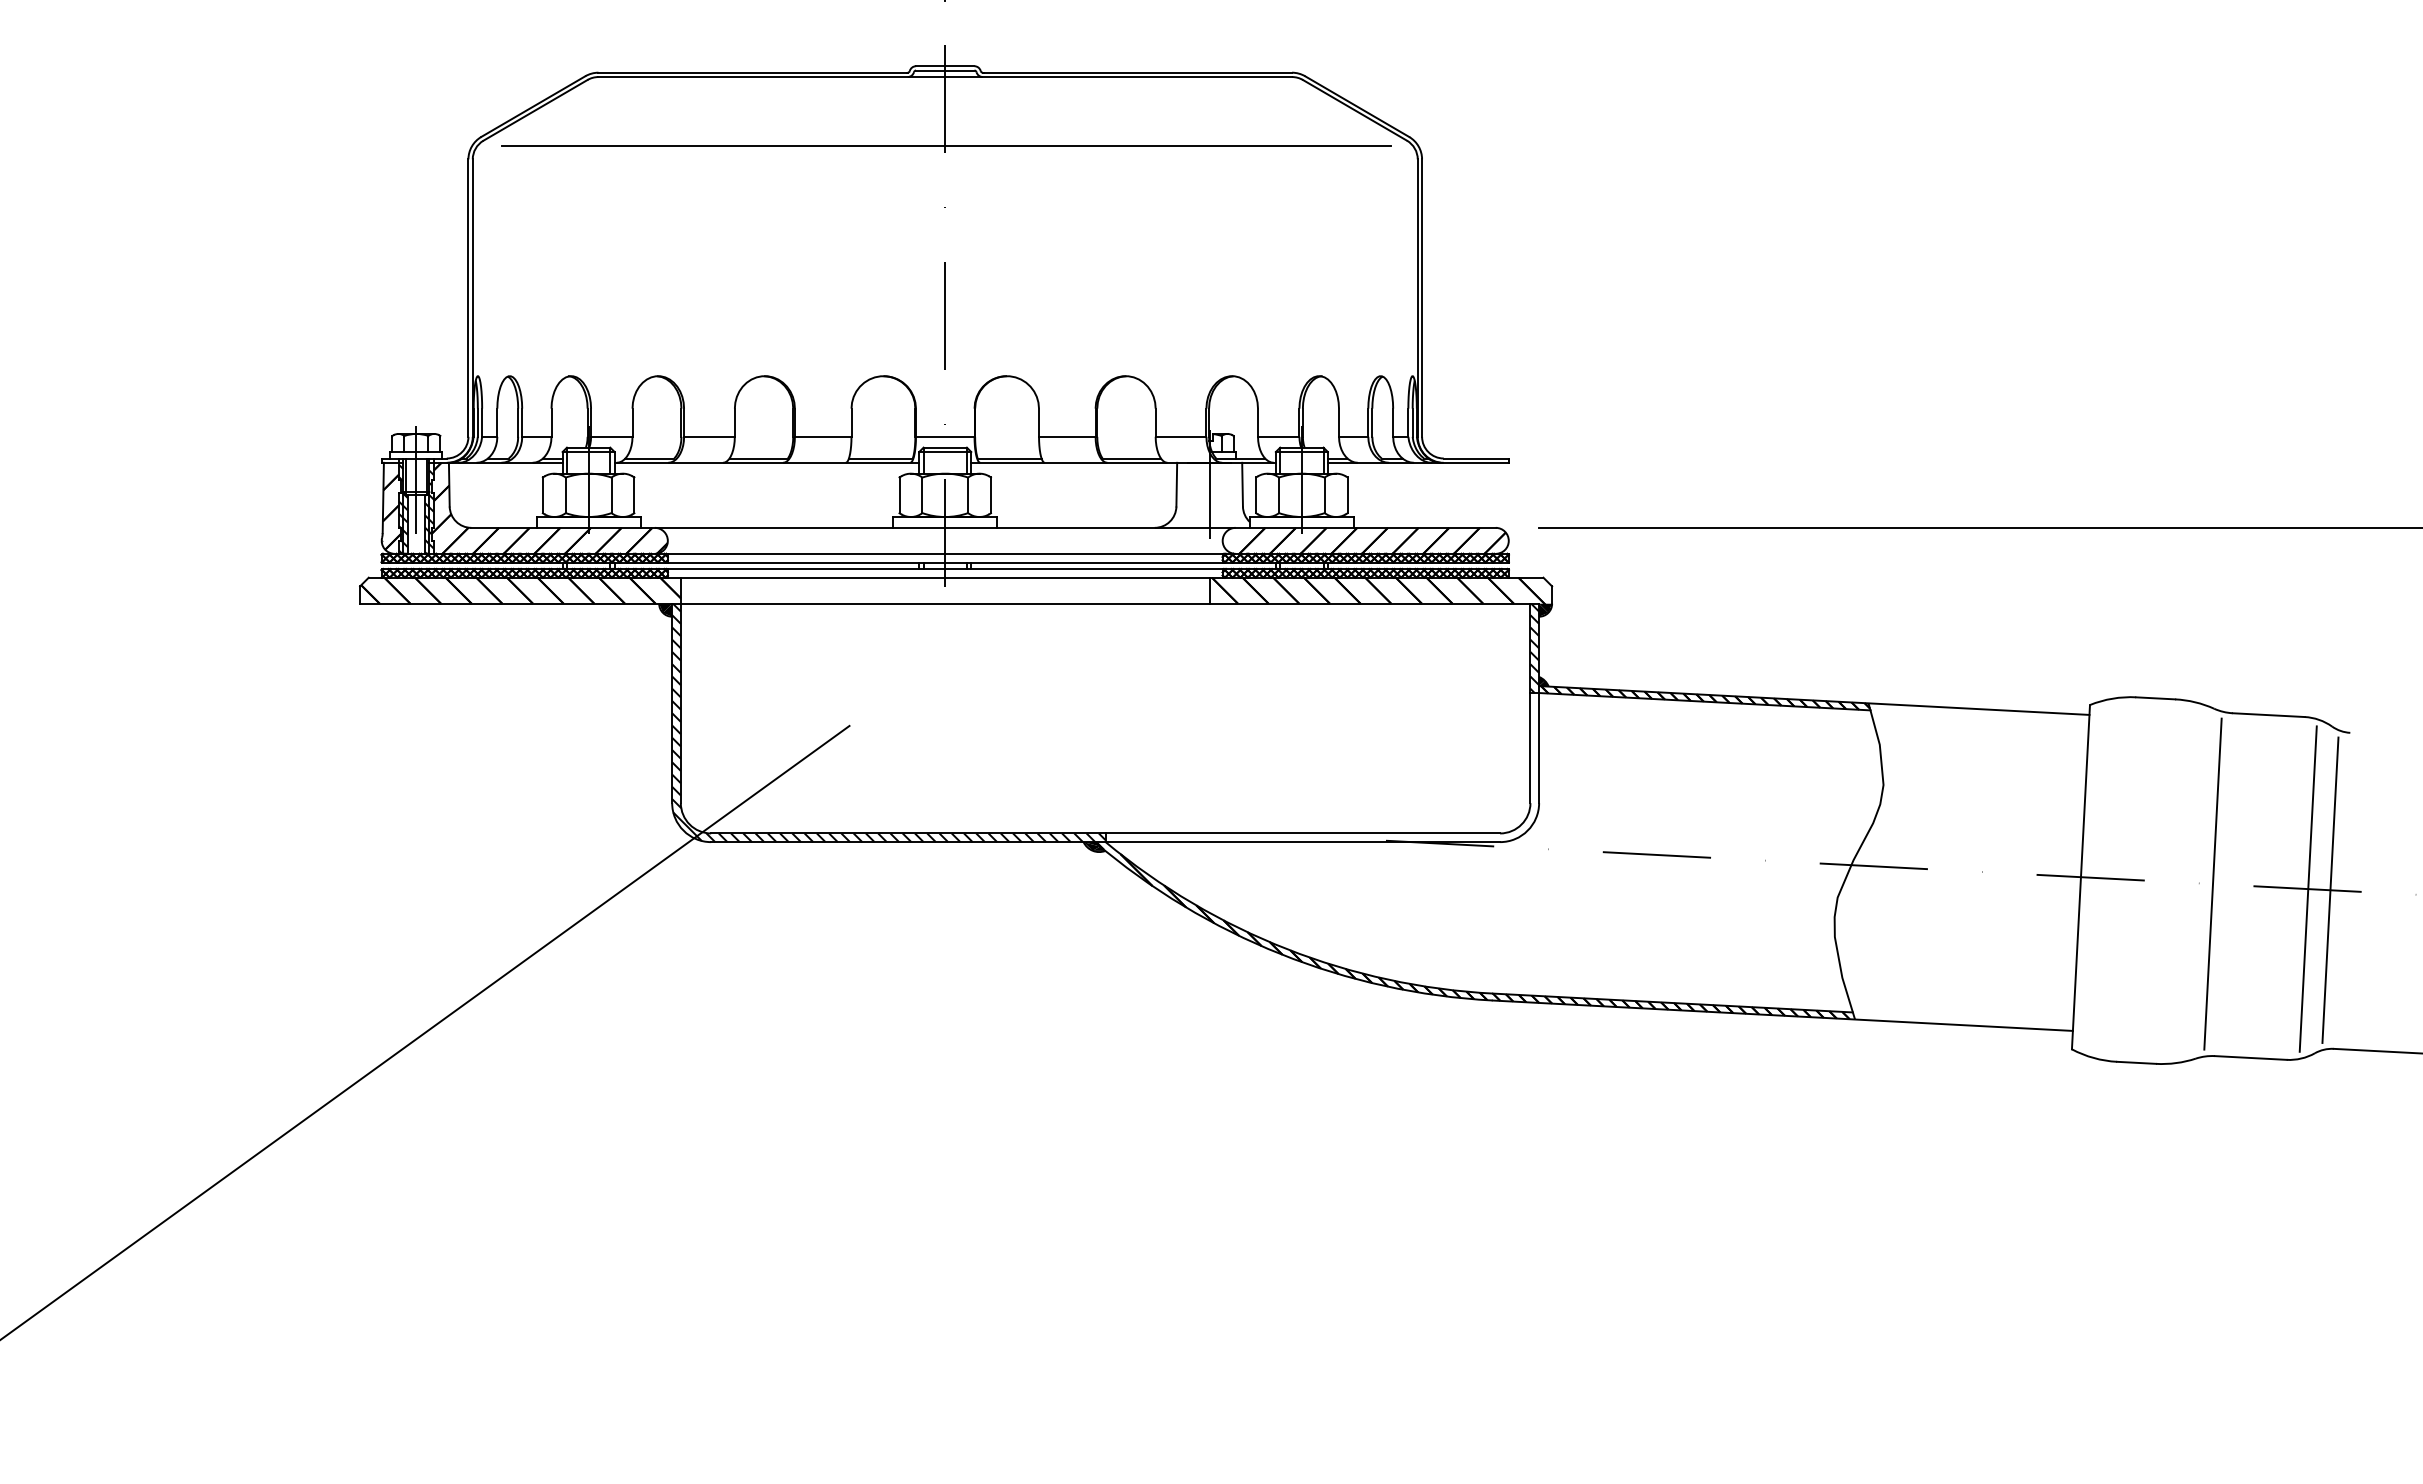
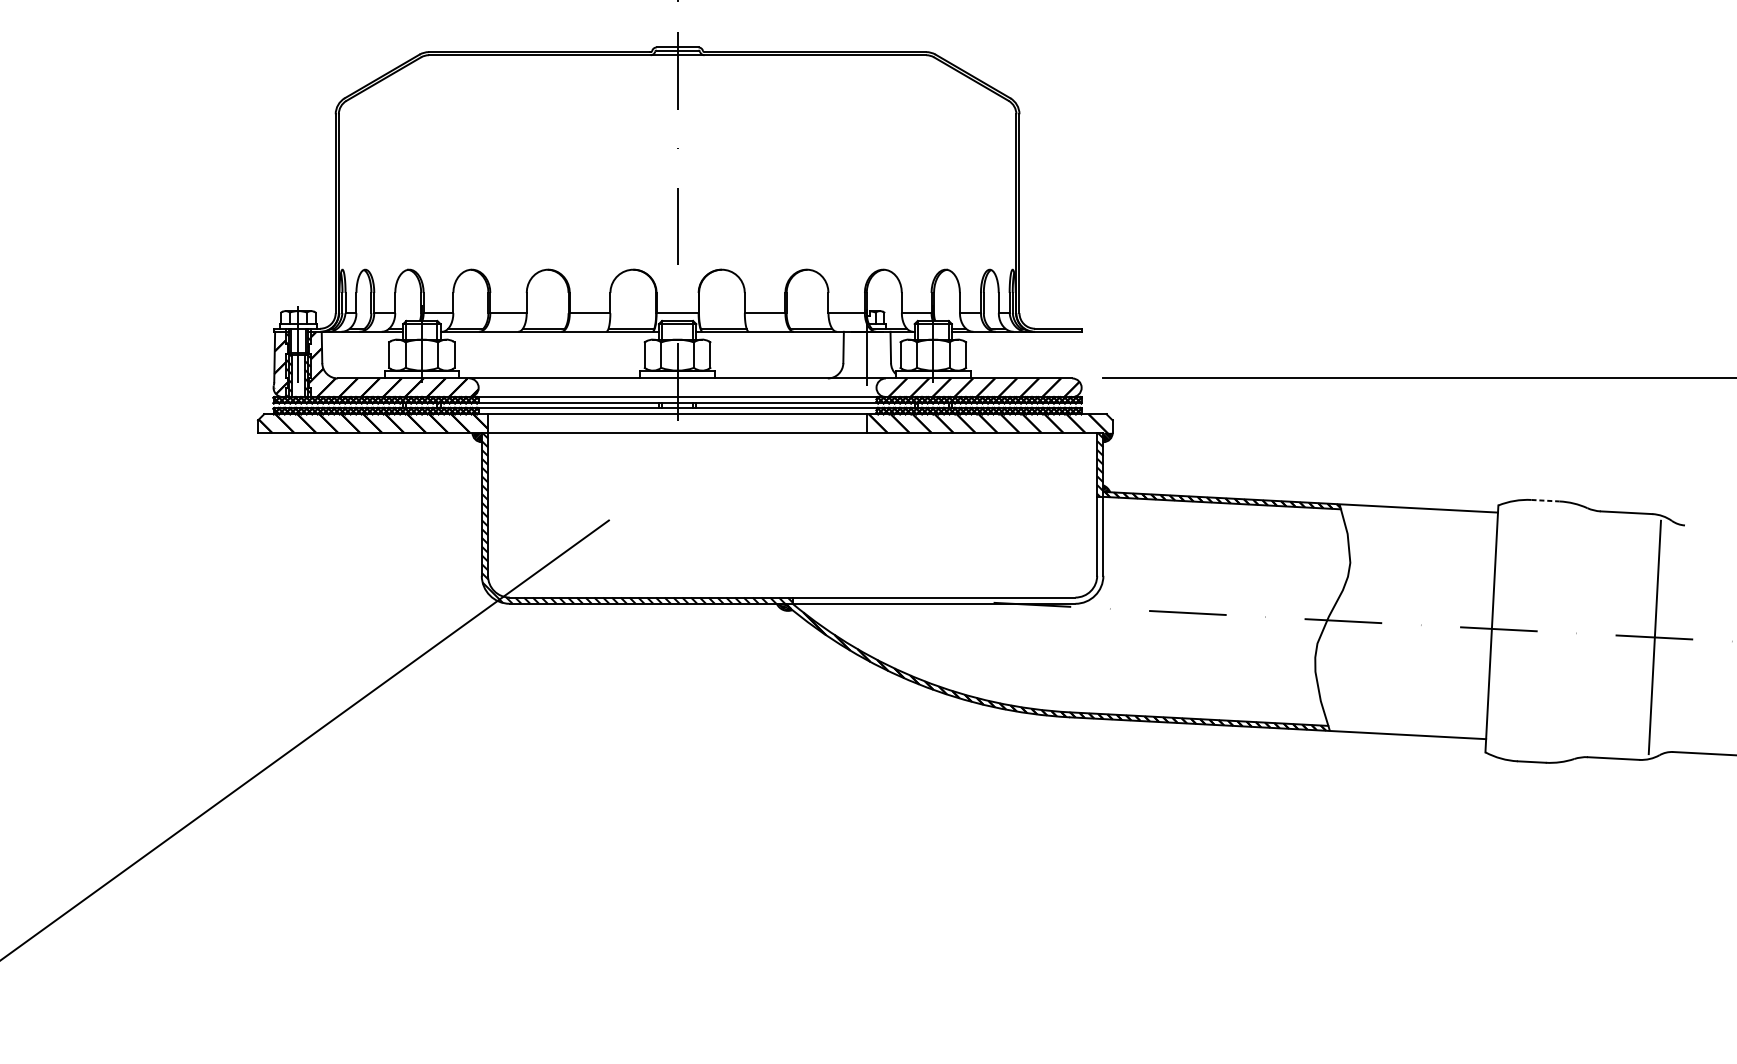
line: (945, 146) -> (677, 105), removed
line: (2155, 698) -> (1545, 500), solid -> dashed
line: (2212, 883) -> (1586, 633), removed
line: (2330, 889) -> (1670, 637), removed

